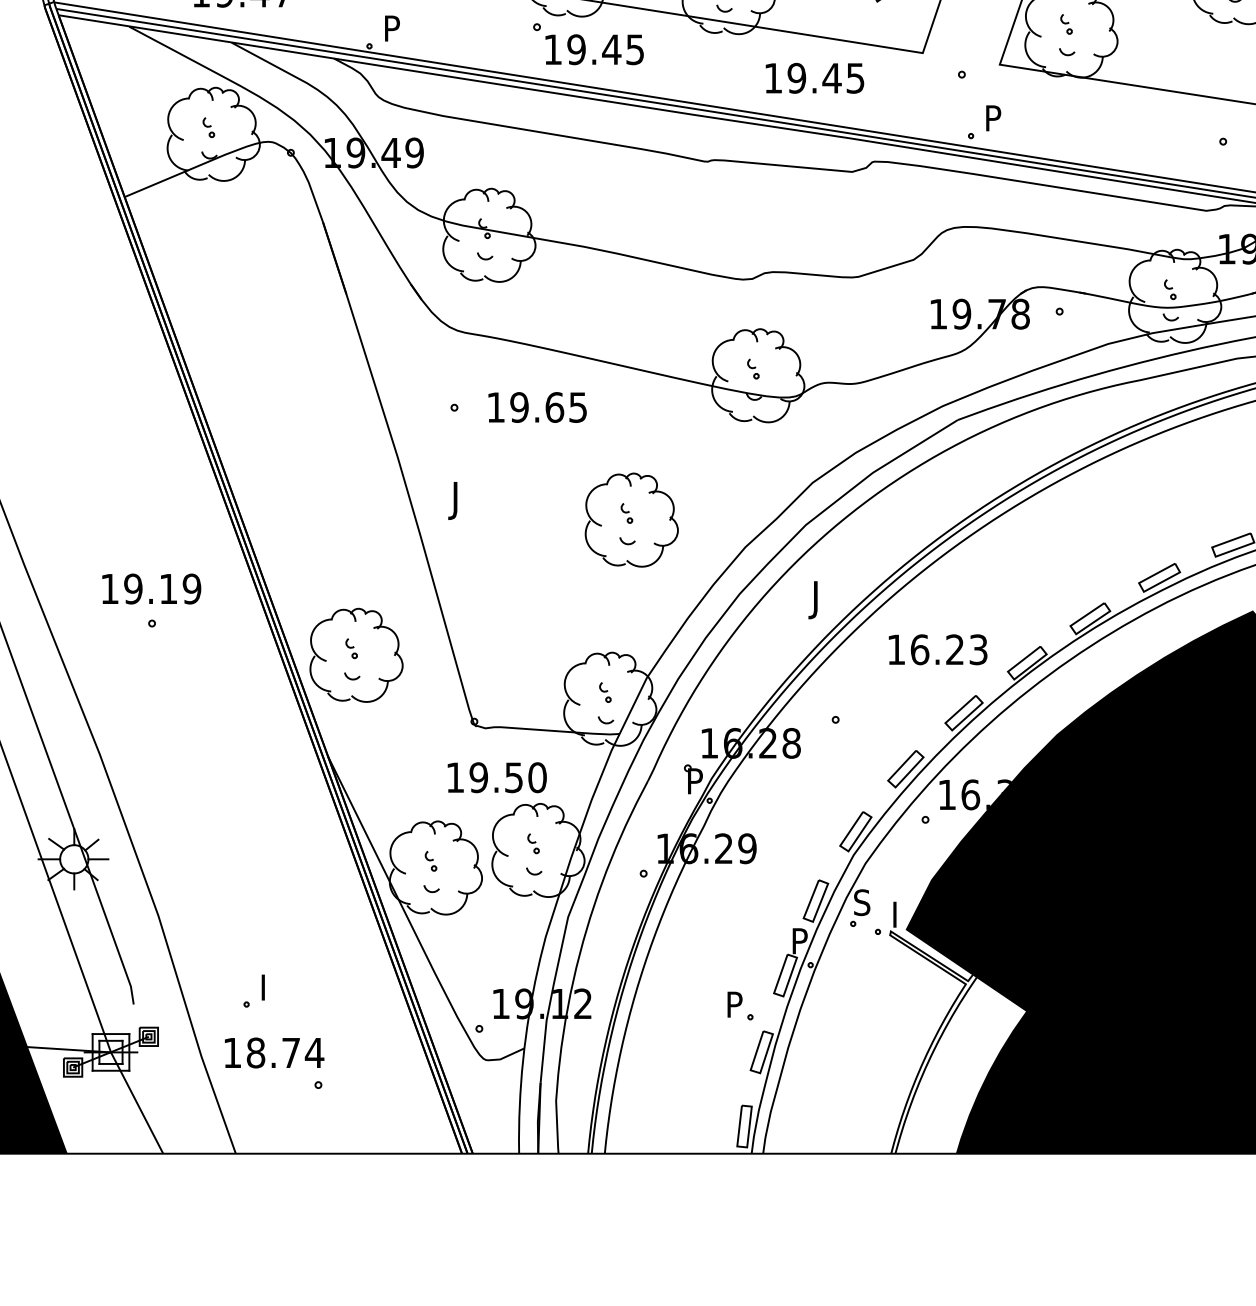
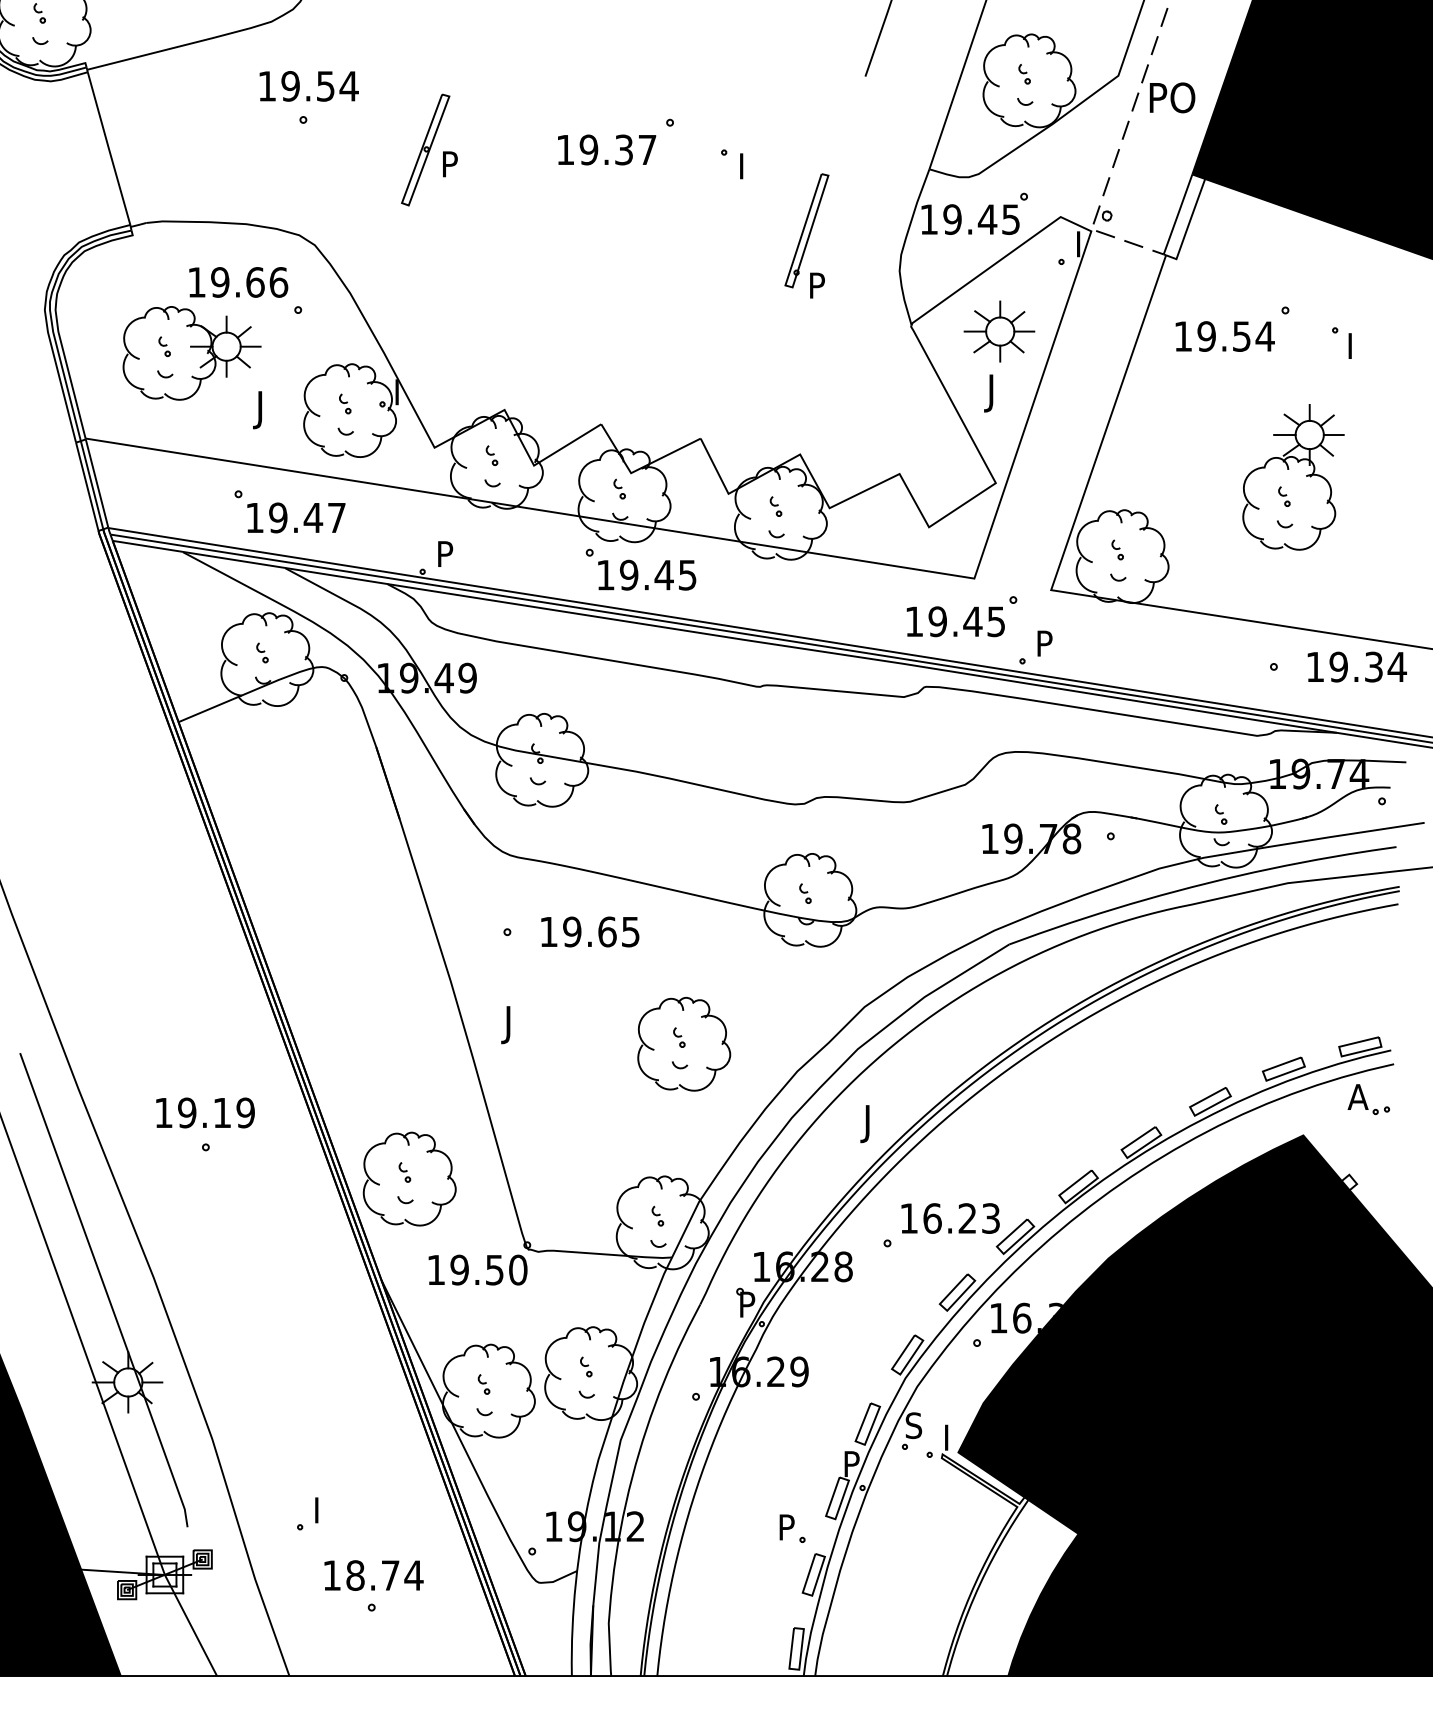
text: (814, 78) -> (955, 621), moved
text: (937, 649) -> (950, 1218), moved
text: (496, 777) -> (477, 1269), moved
text: (274, 1052) -> (373, 1575), moved

